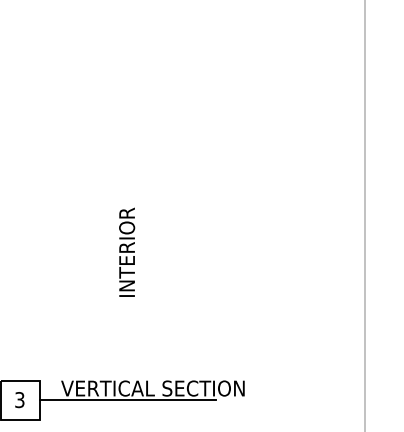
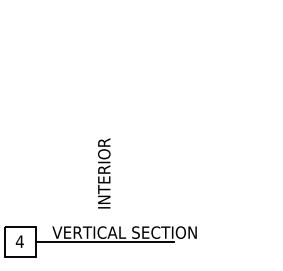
text: (127, 251) -> (104, 172), moved
text: (19, 400) -> (19, 242), 3 -> 4

